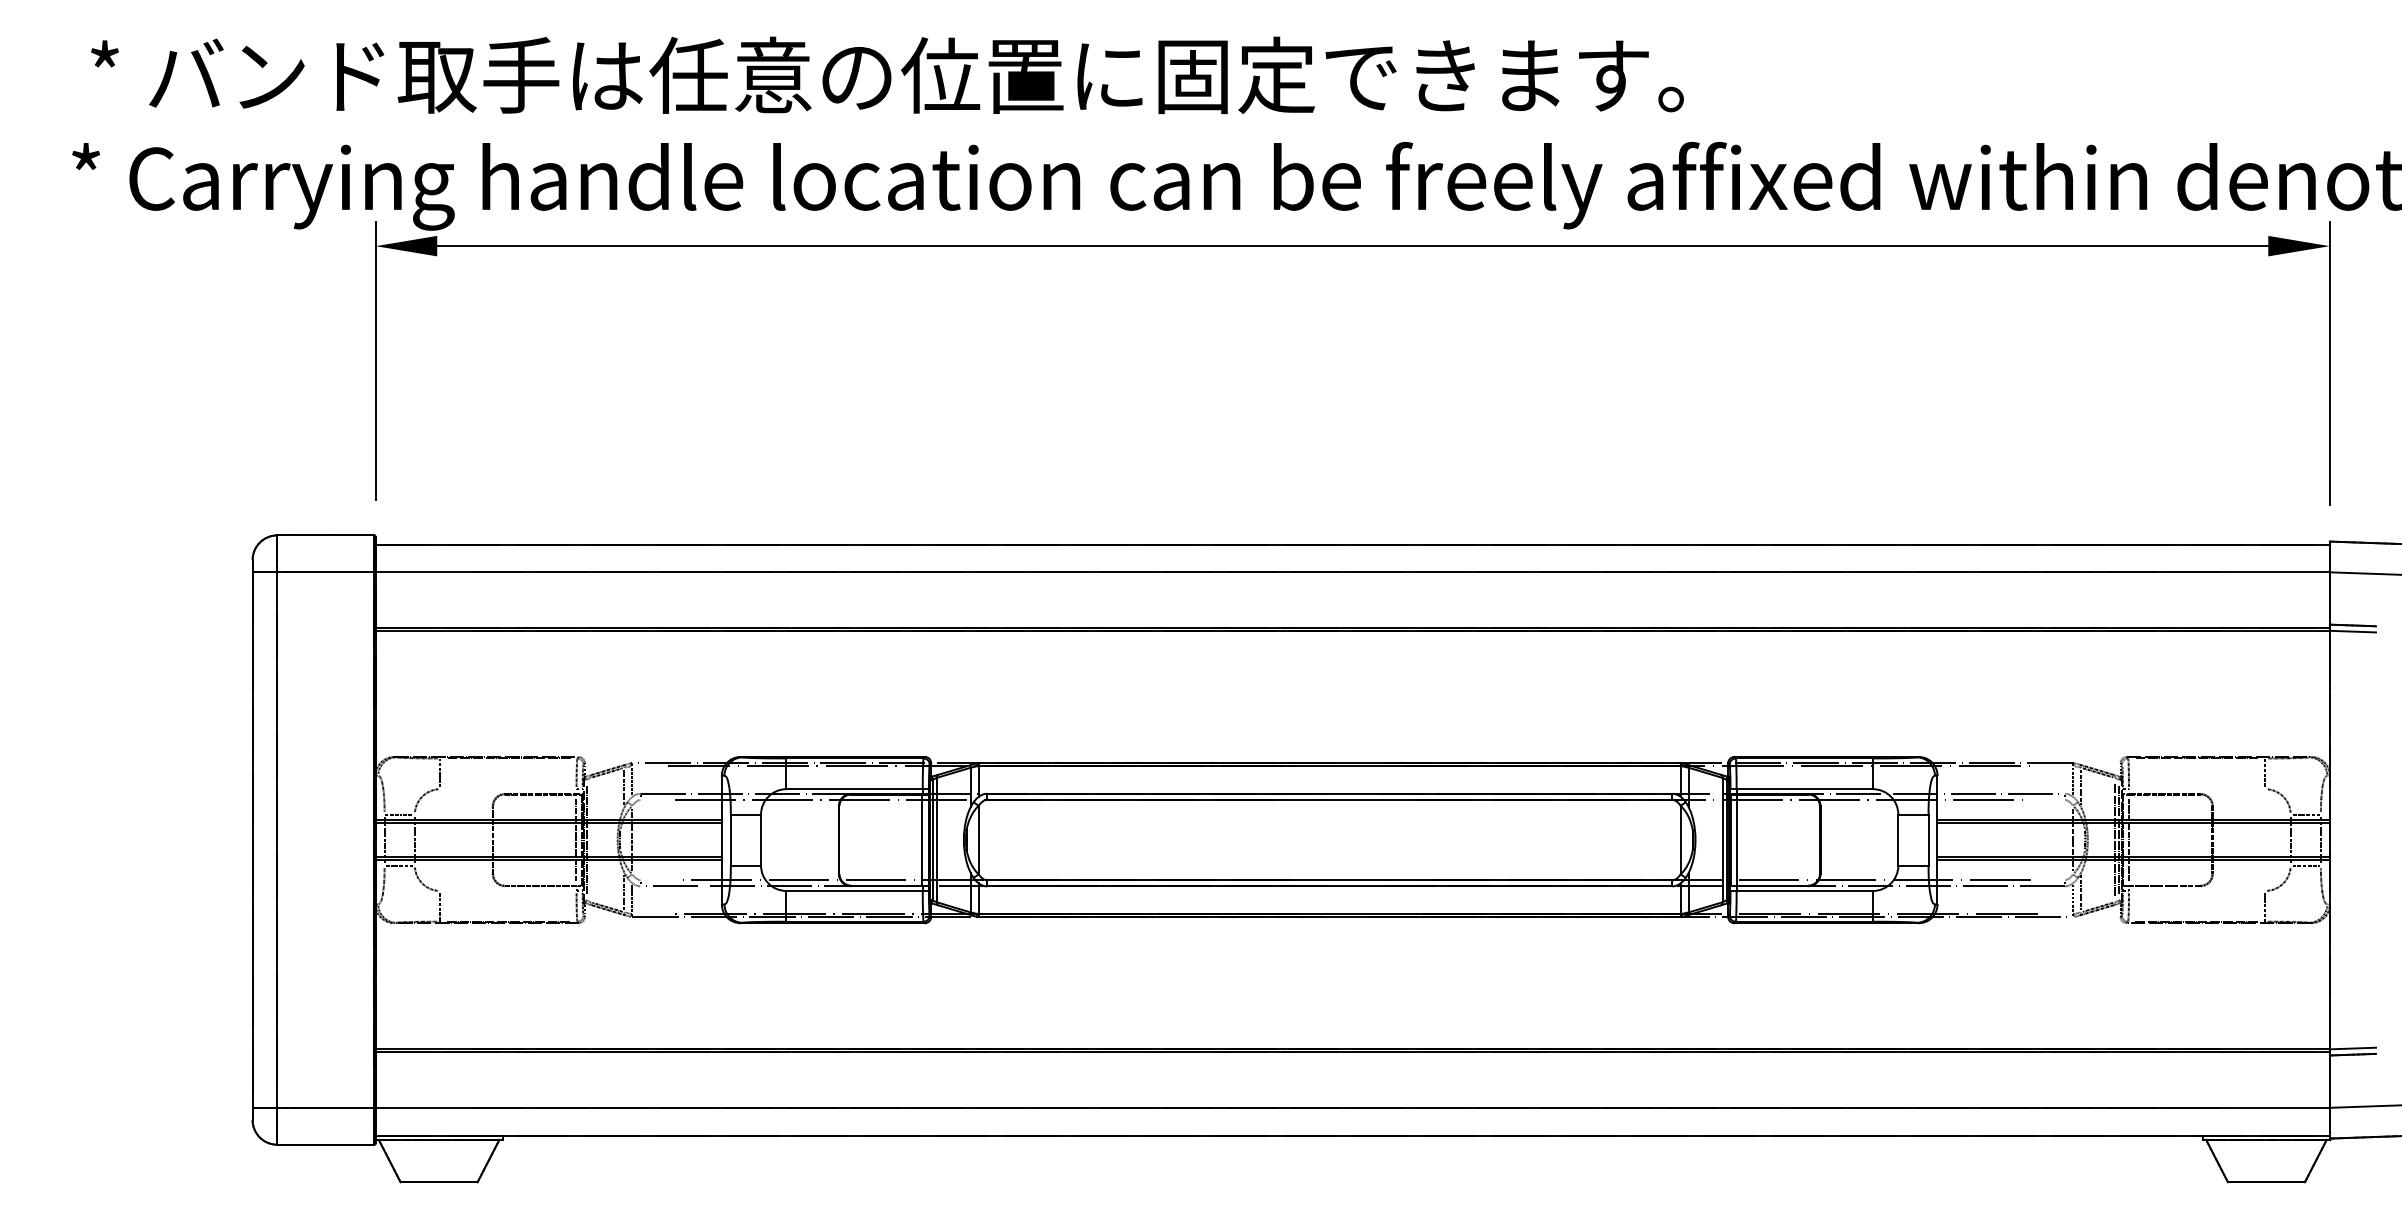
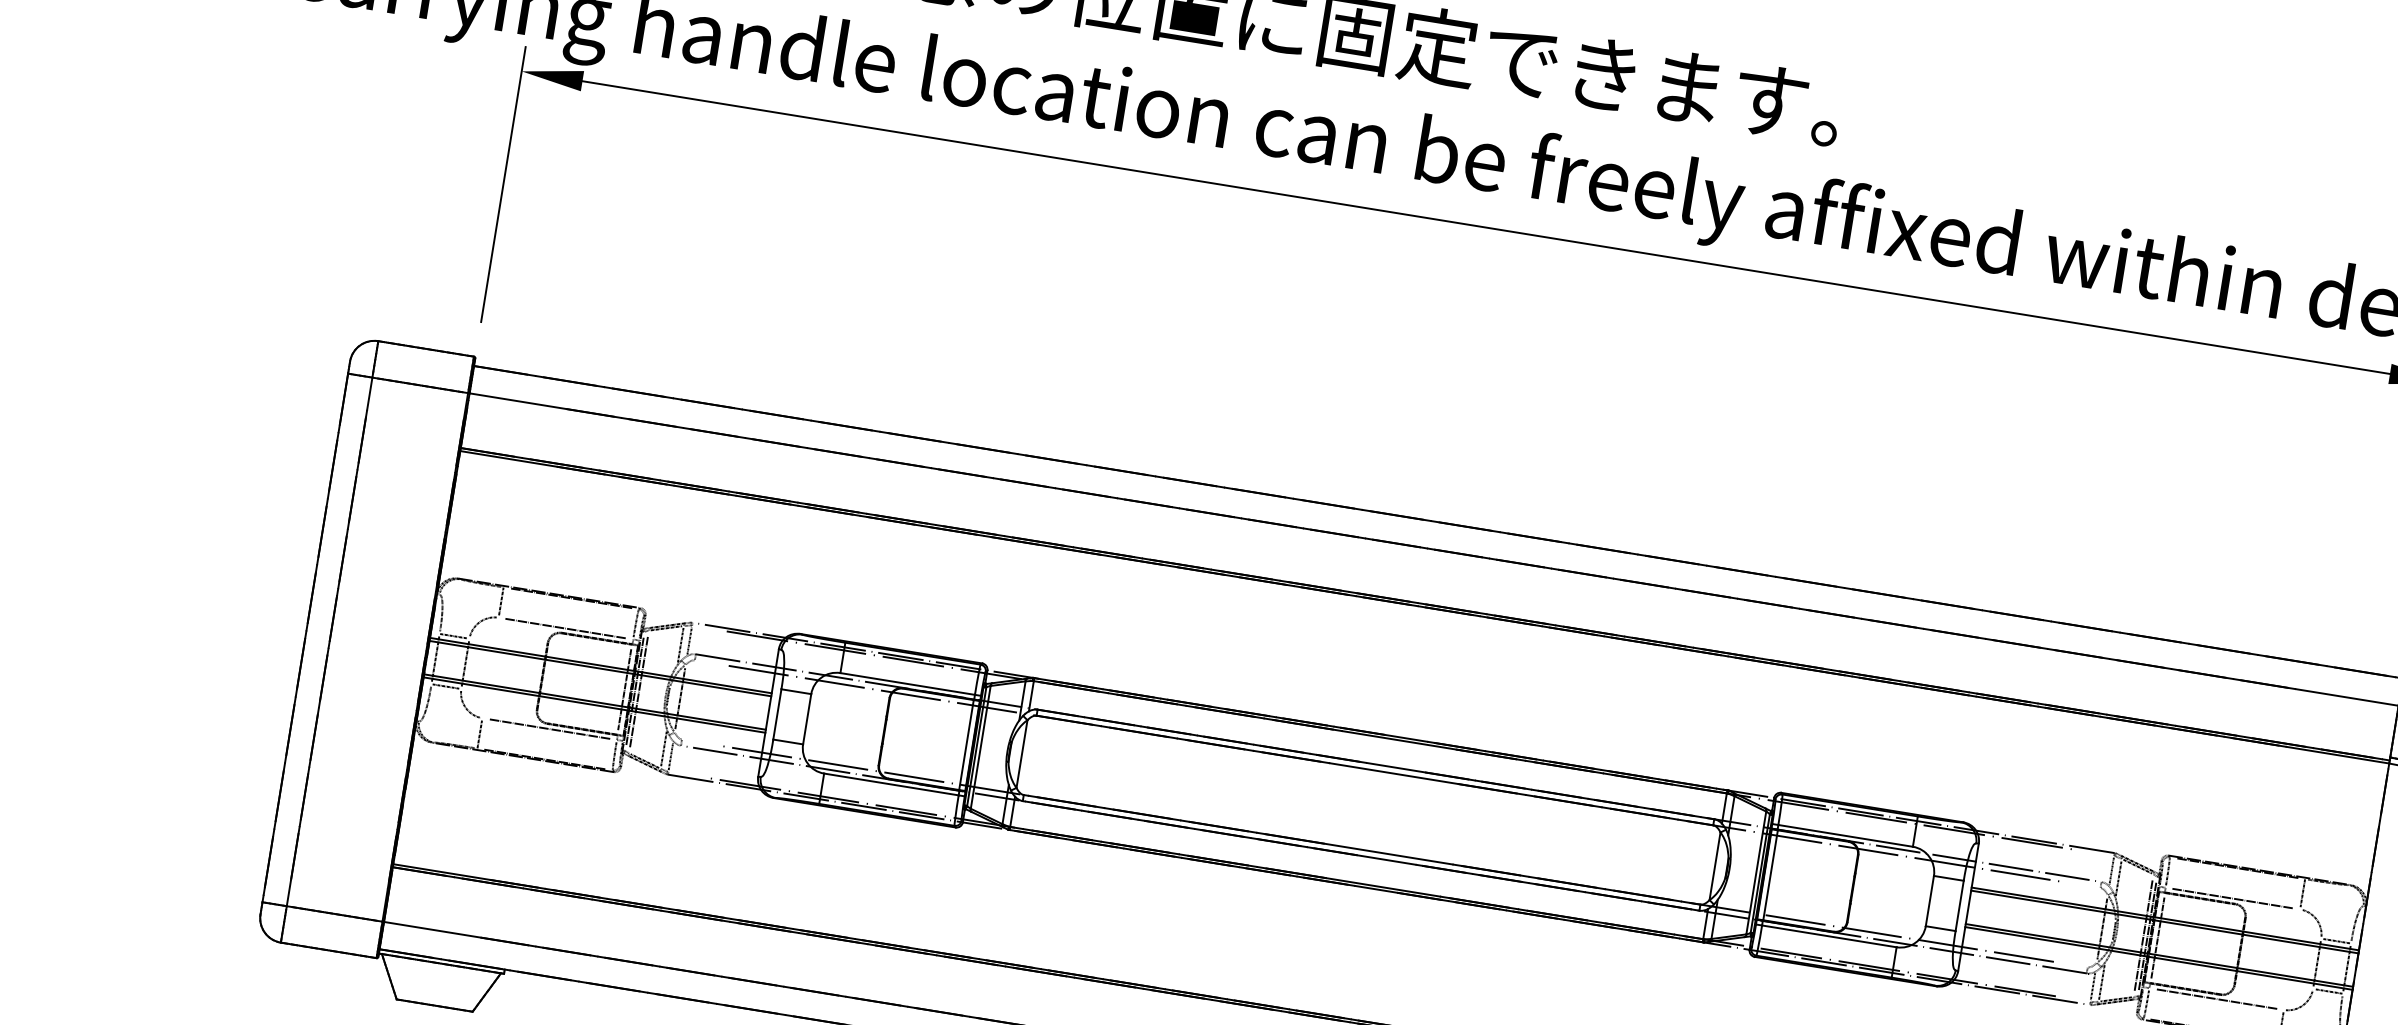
line: (508, 789) -> (565, 628), added
line: (2196, 789) -> (2232, 898), added
line: (590, 840) -> (638, 692), added
line: (508, 890) -> (549, 728), added
line: (2196, 890) -> (2216, 998), added

